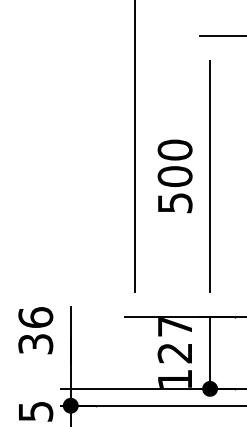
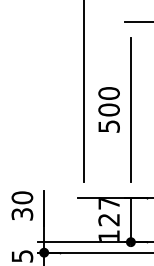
text: (34, 317) -> (21, 197), 36 -> 30

